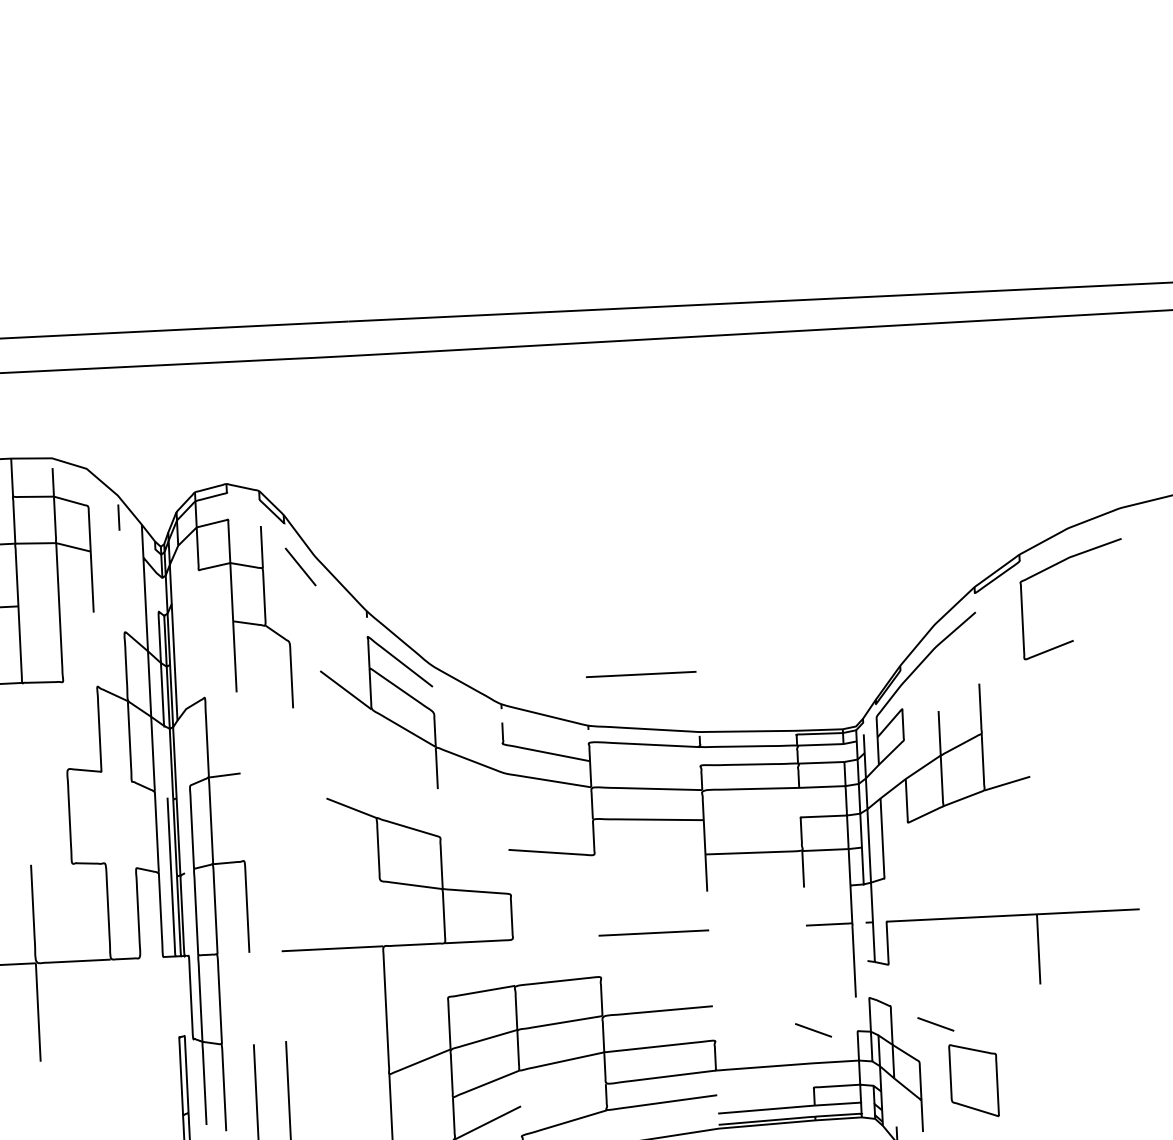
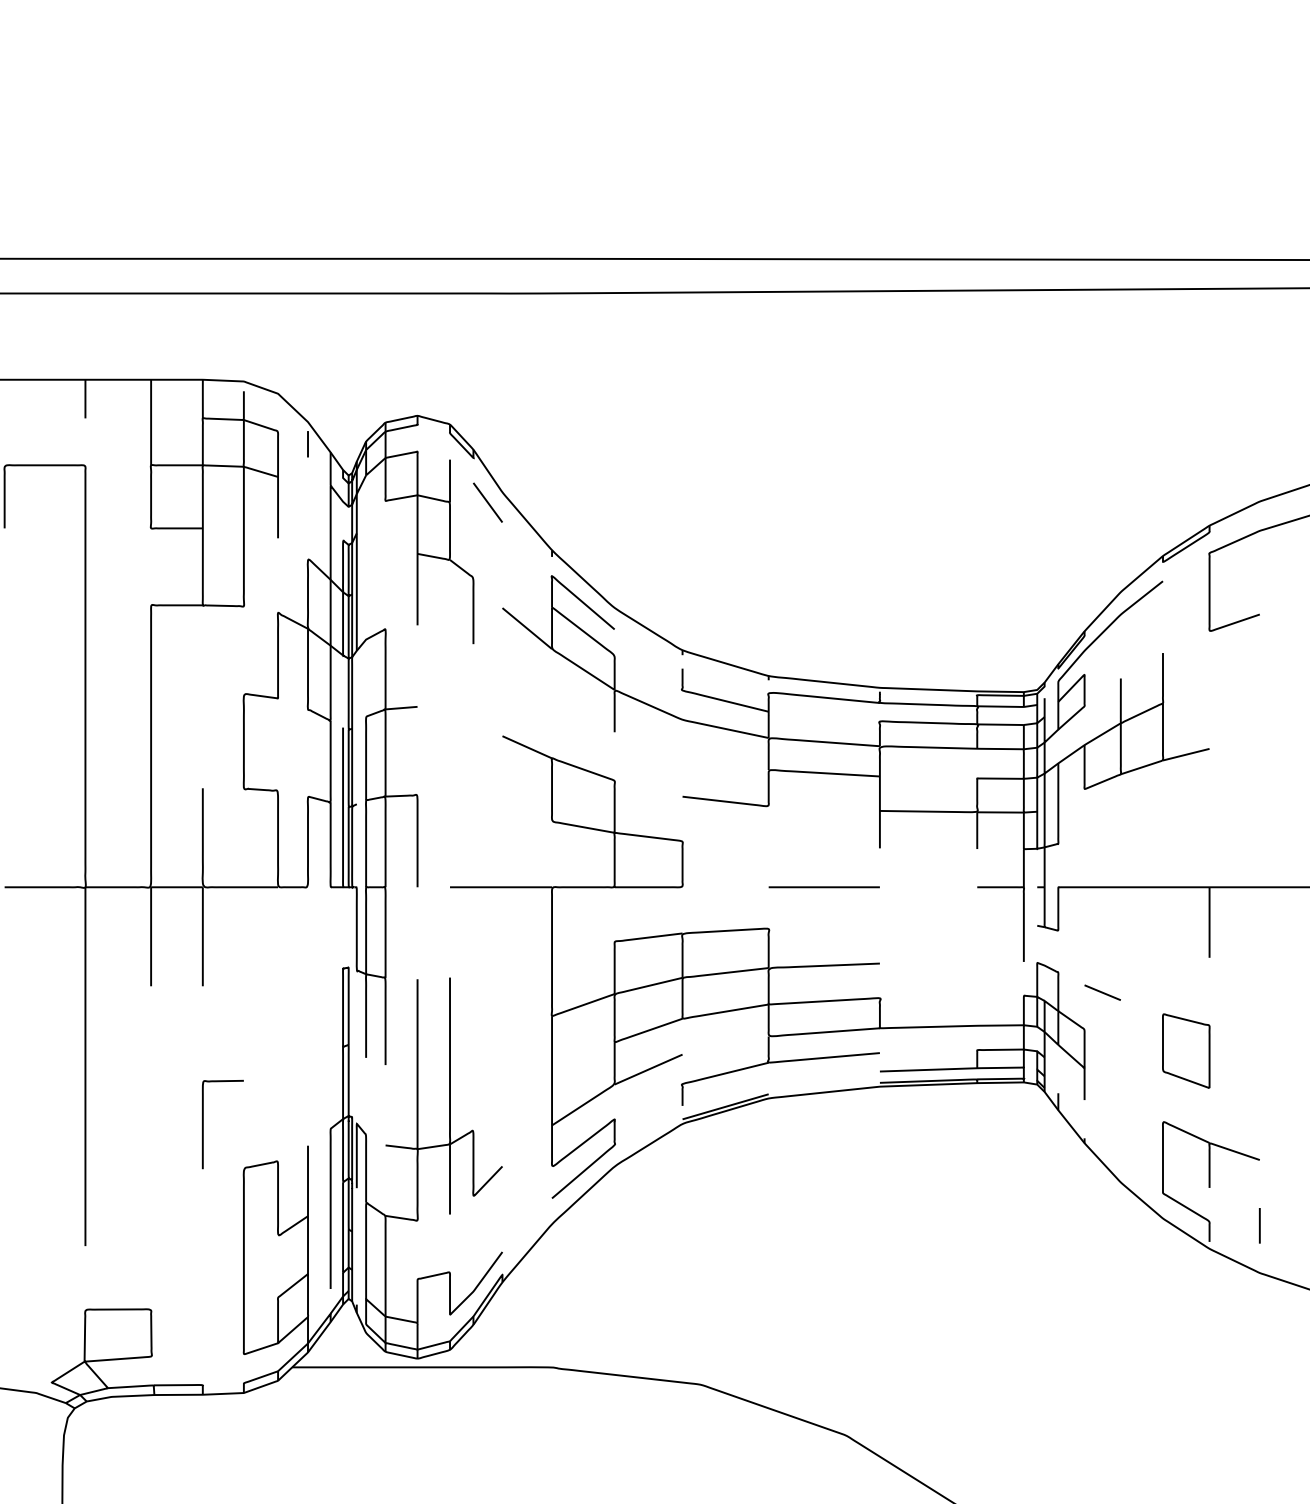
line: (640, 674) -> (823, 627), removed
line: (813, 1030) -> (979, 992), removed
part: (974, 1080) -> (1186, 1050), moved

